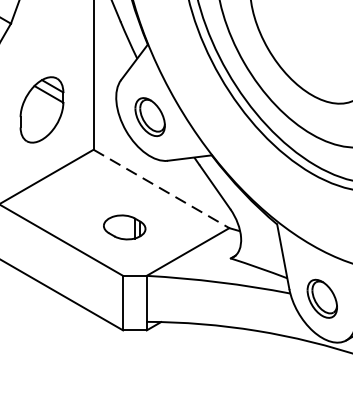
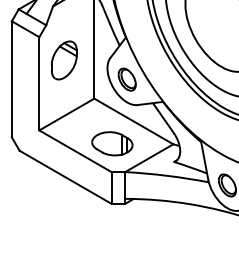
part: (42, 109) -> (64, 60), moved
line: (160, 188) -> (133, 121), dashed -> solid
part: (124, 226) -> (112, 143), size x1.67

